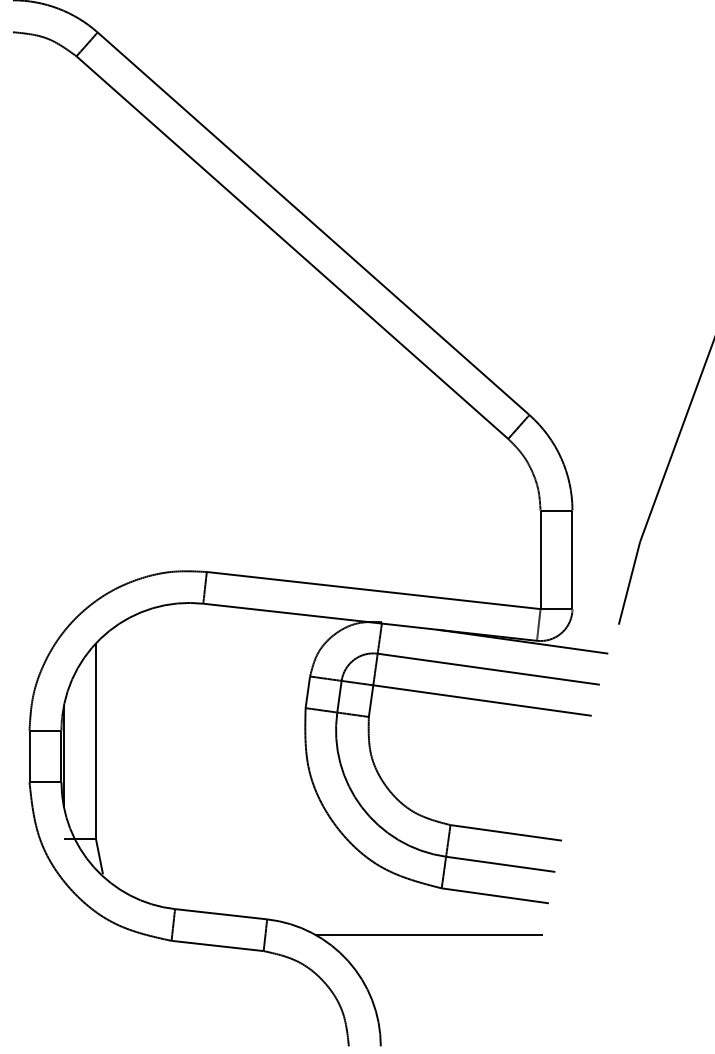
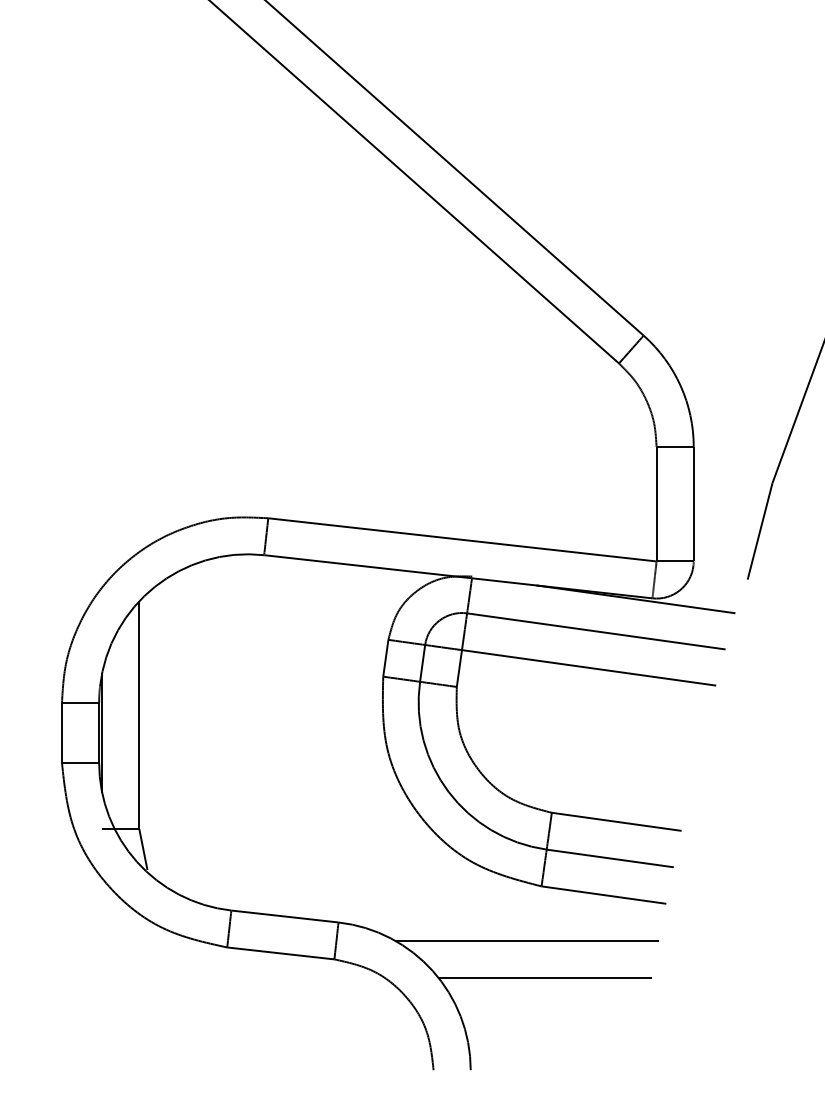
line: (444, 966) -> (544, 977), added

